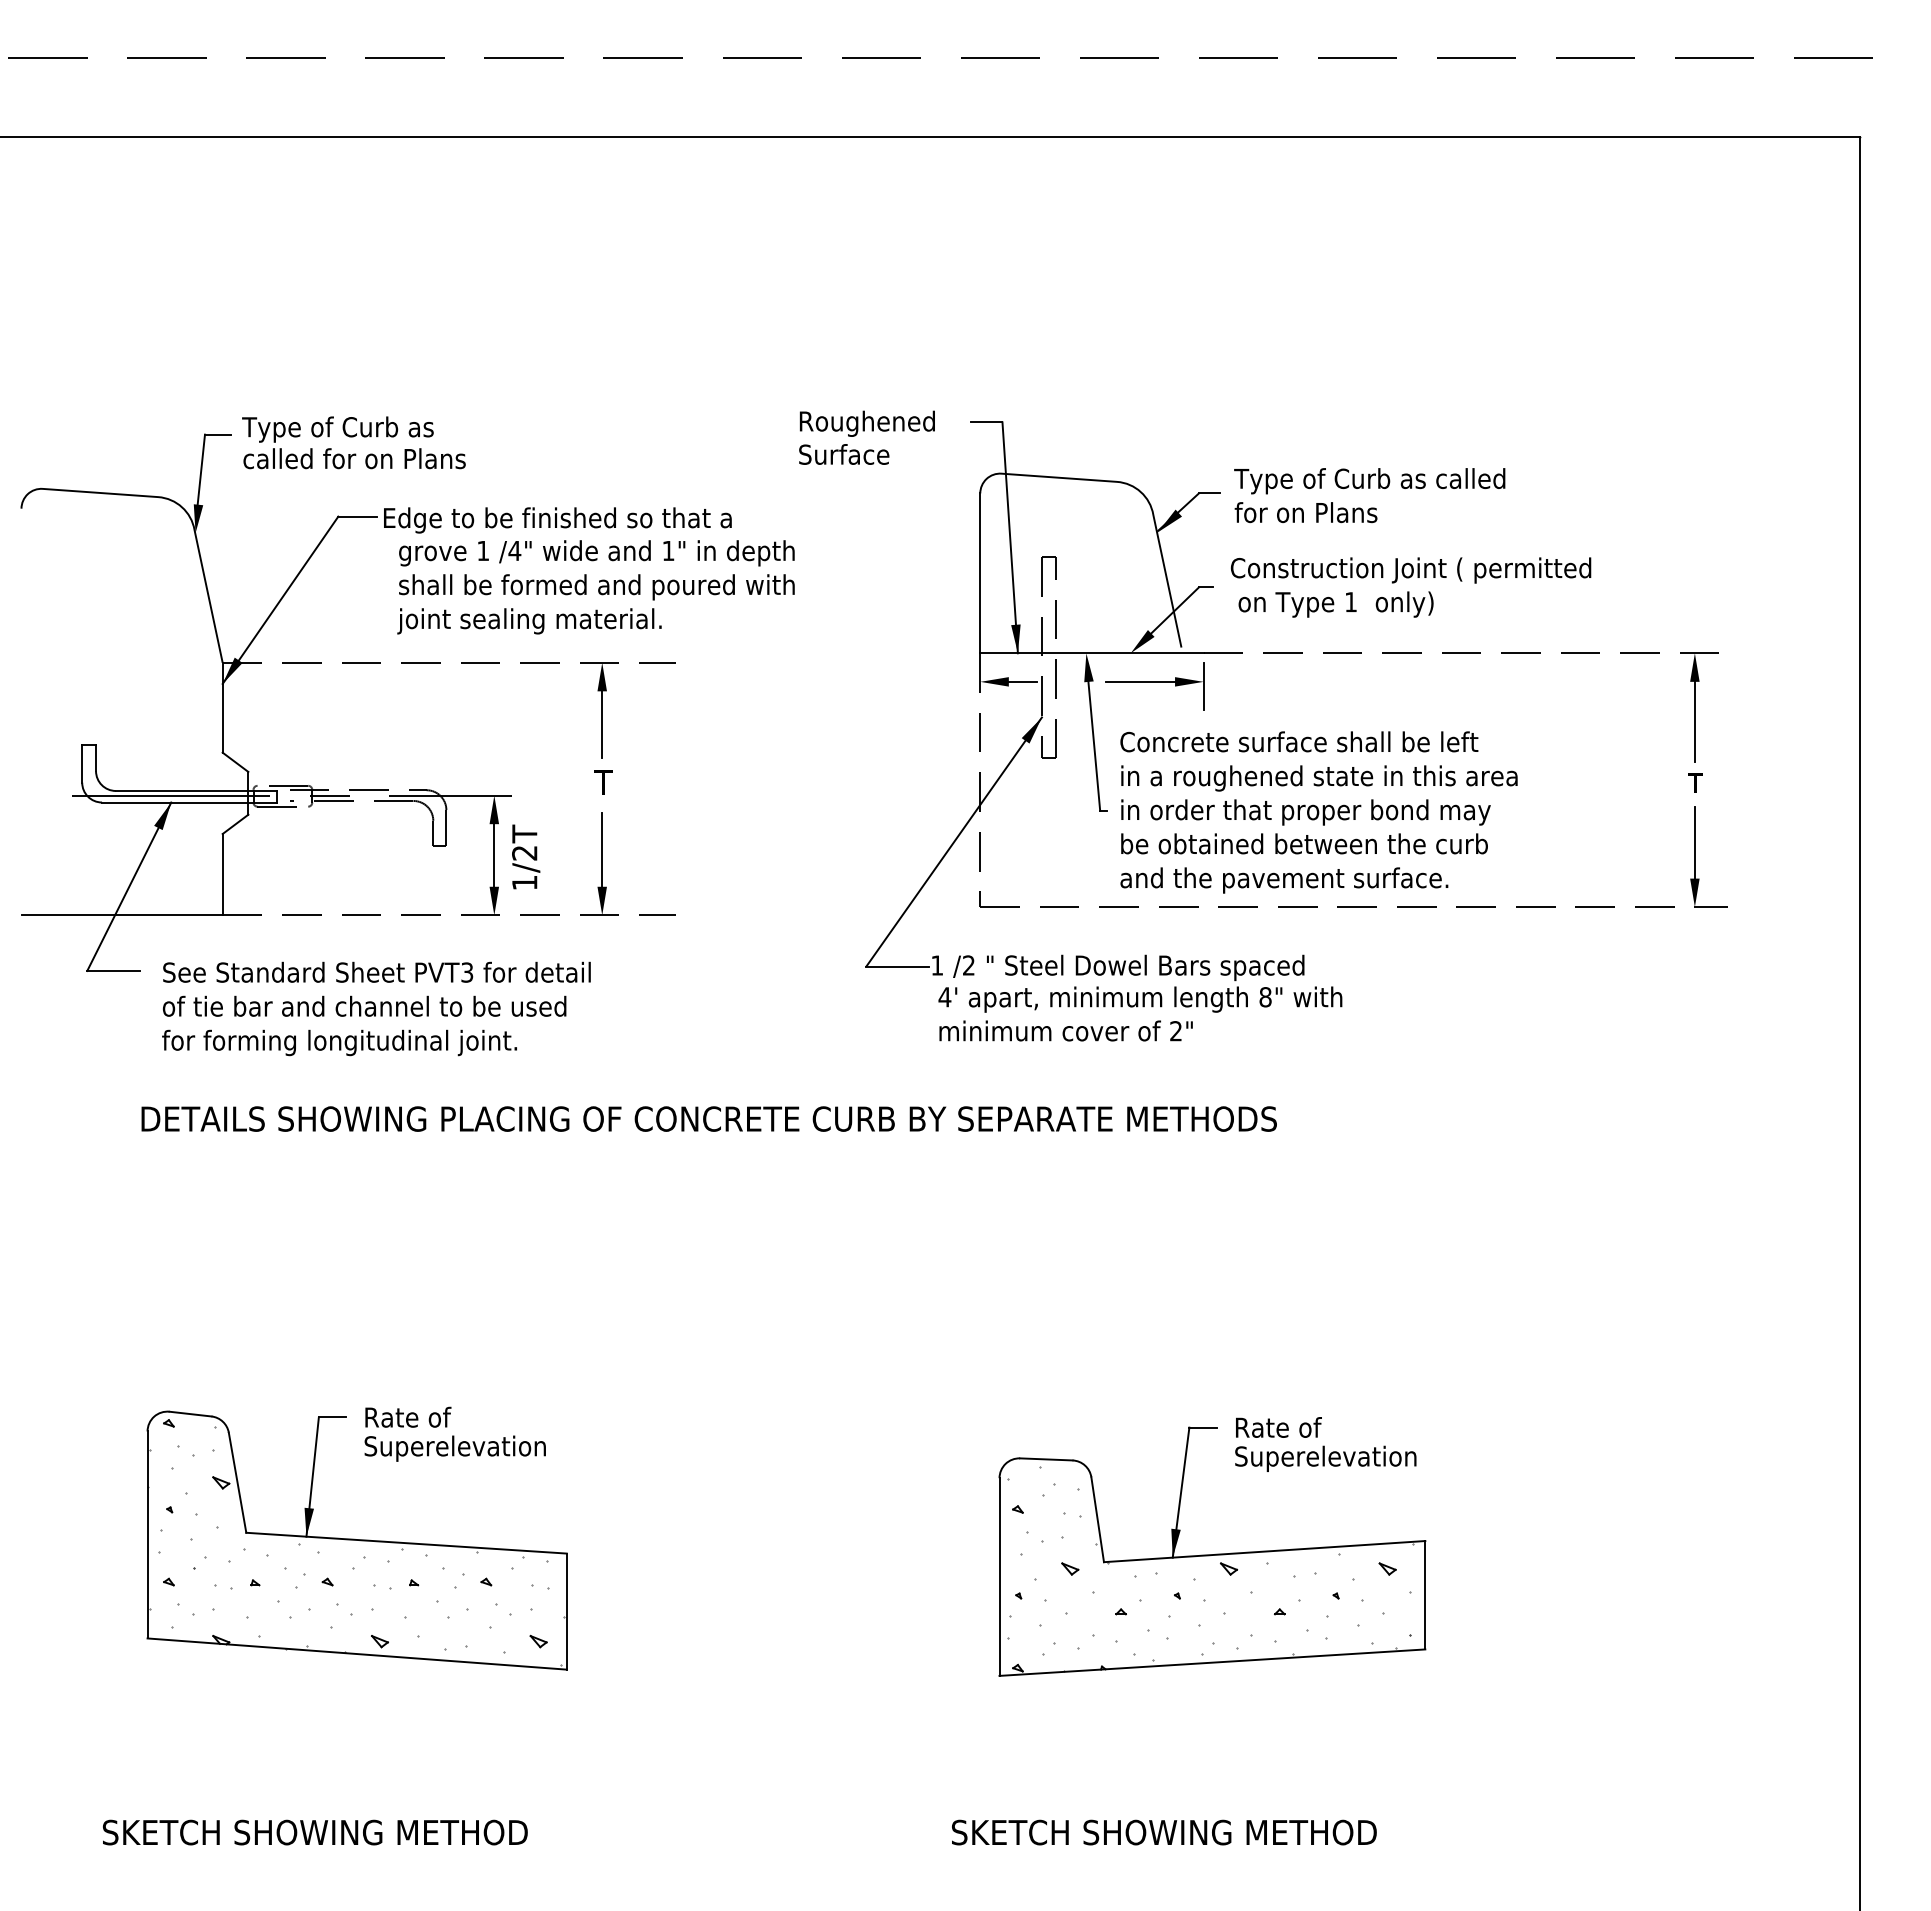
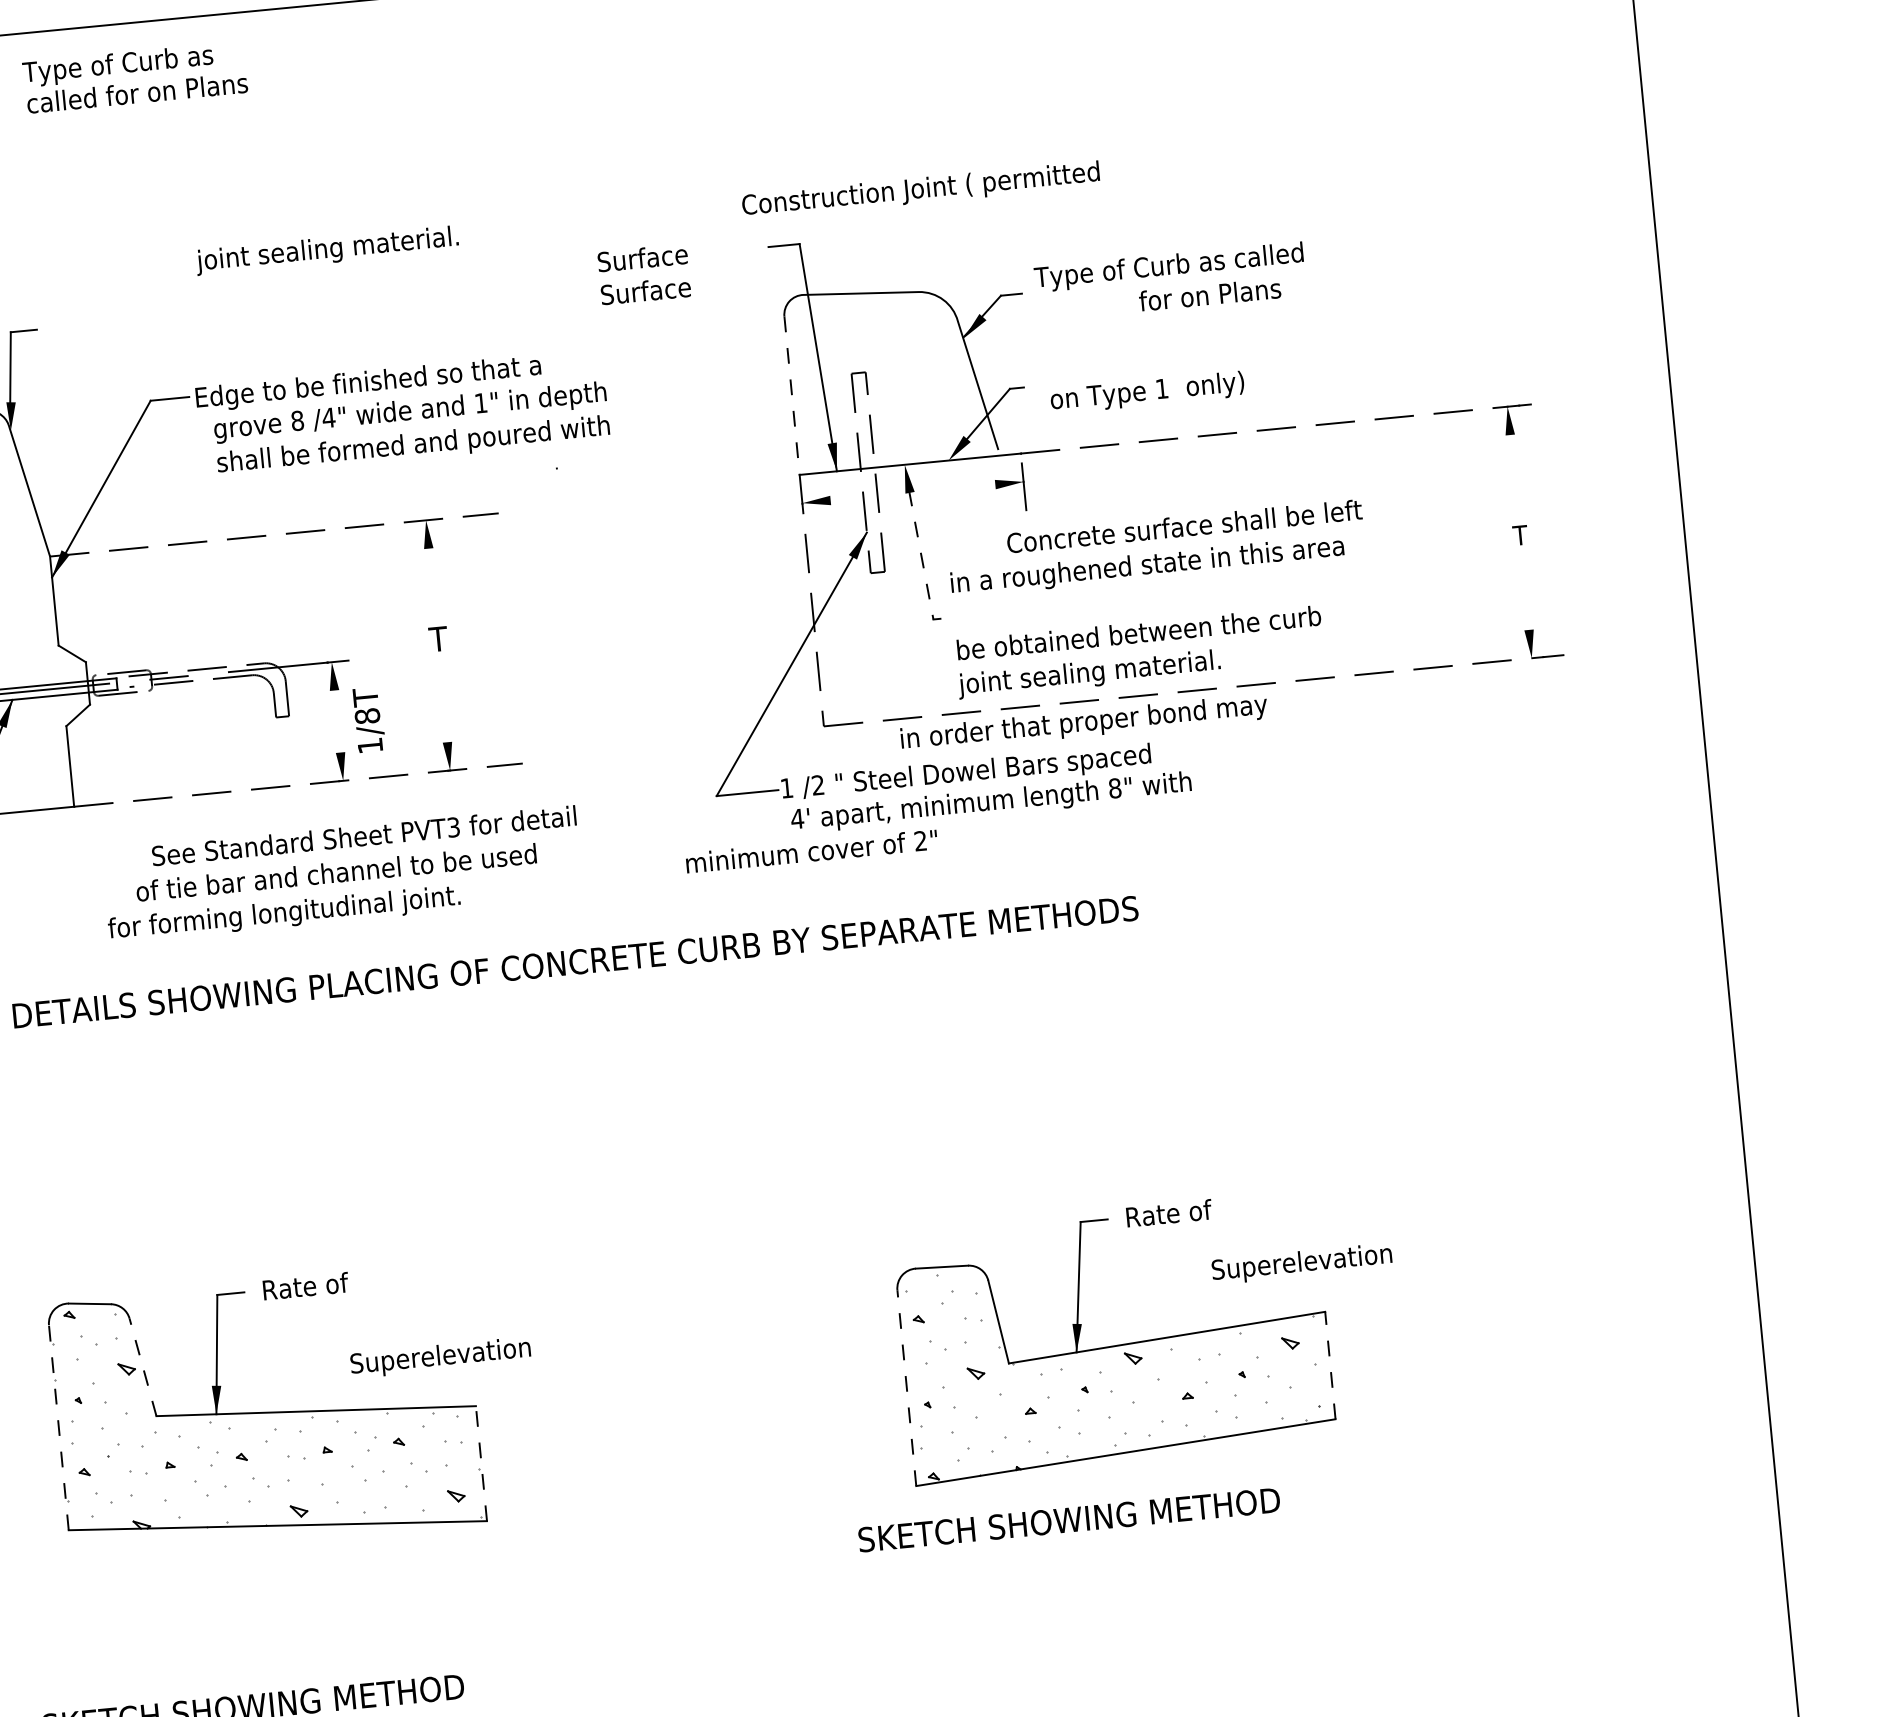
text: (866, 423) -> (665, 258), Roughened -> Surface
text: (353, 442) -> (134, 77), moved
text: (1305, 512) -> (1209, 294), moved
text: (483, 550) -> (297, 420), 1 -> 8
text: (1410, 570) -> (920, 190), moved
line: (980, 573) -> (792, 395), solid -> dashed
text: (529, 621) -> (327, 250), moved
line: (1022, 681) -> (844, 498), removed
line: (1140, 681) -> (961, 487), removed
line: (1694, 721) -> (1513, 474), removed
line: (602, 724) -> (432, 581), removed
text: (1299, 741) -> (1184, 526), moved
line: (1094, 745) -> (921, 555), solid -> dashed
text: (1305, 812) -> (1083, 723), moved
line: (1694, 842) -> (1525, 594), removed
line: (602, 849) -> (444, 705), removed
text: (524, 852) -> (367, 715), 1/2T -> 1/8T
line: (494, 855) -> (337, 721), removed
text: (1283, 880) -> (1121, 671), and the pavement surface. -> joint sealing material.
text: (376, 971) -> (363, 835), moved
text: (364, 1005) -> (336, 871), moved
text: (1065, 1030) -> (811, 850), moved
text: (339, 1042) -> (284, 913), moved
text: (454, 1448) -> (439, 1357), moved
text: (1325, 1458) -> (1301, 1263), moved
line: (237, 1482) -> (142, 1367), solid -> dashed
line: (147, 1534) -> (58, 1427), solid -> dashed
line: (999, 1577) -> (906, 1388), solid -> dashed
line: (1425, 1594) -> (1330, 1364), solid -> dashed
line: (566, 1611) -> (481, 1463), solid -> dashed
text: (1164, 1832) -> (1069, 1519), moved

